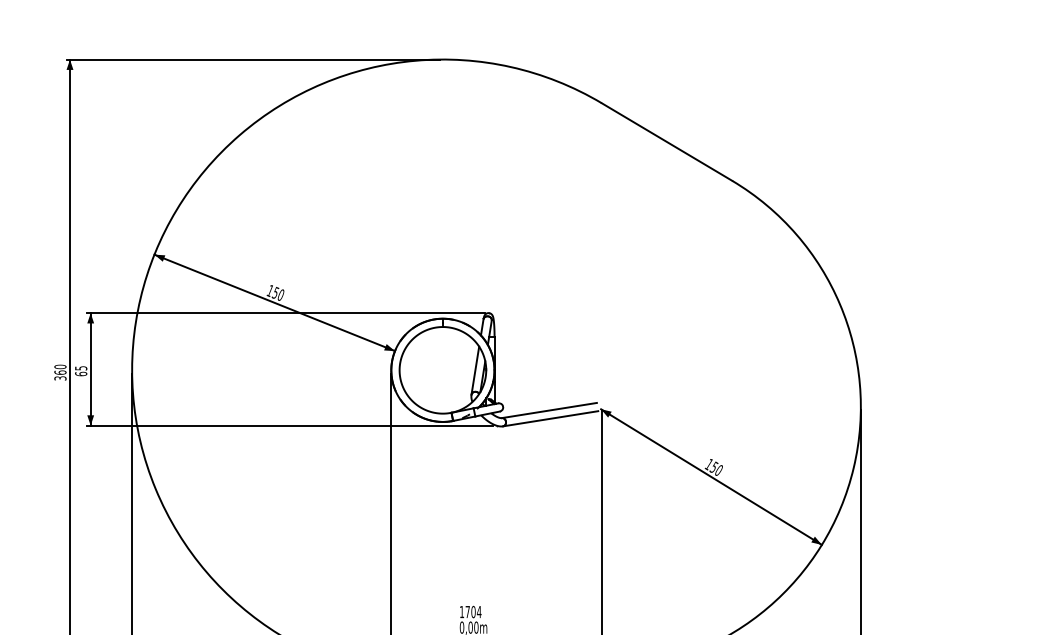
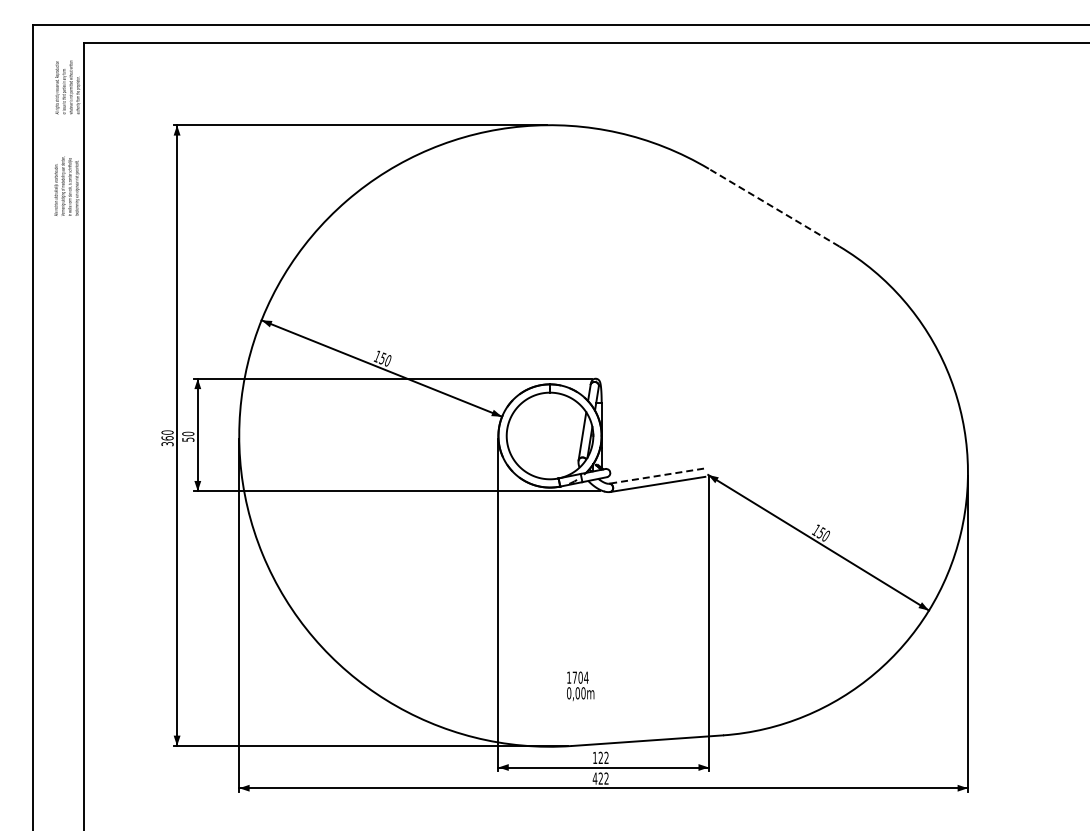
line: (667, 141) -> (774, 207), solid -> dashed
text: (81, 370) -> (188, 436), 65 -> 50
line: (548, 410) -> (655, 476), solid -> dashed

